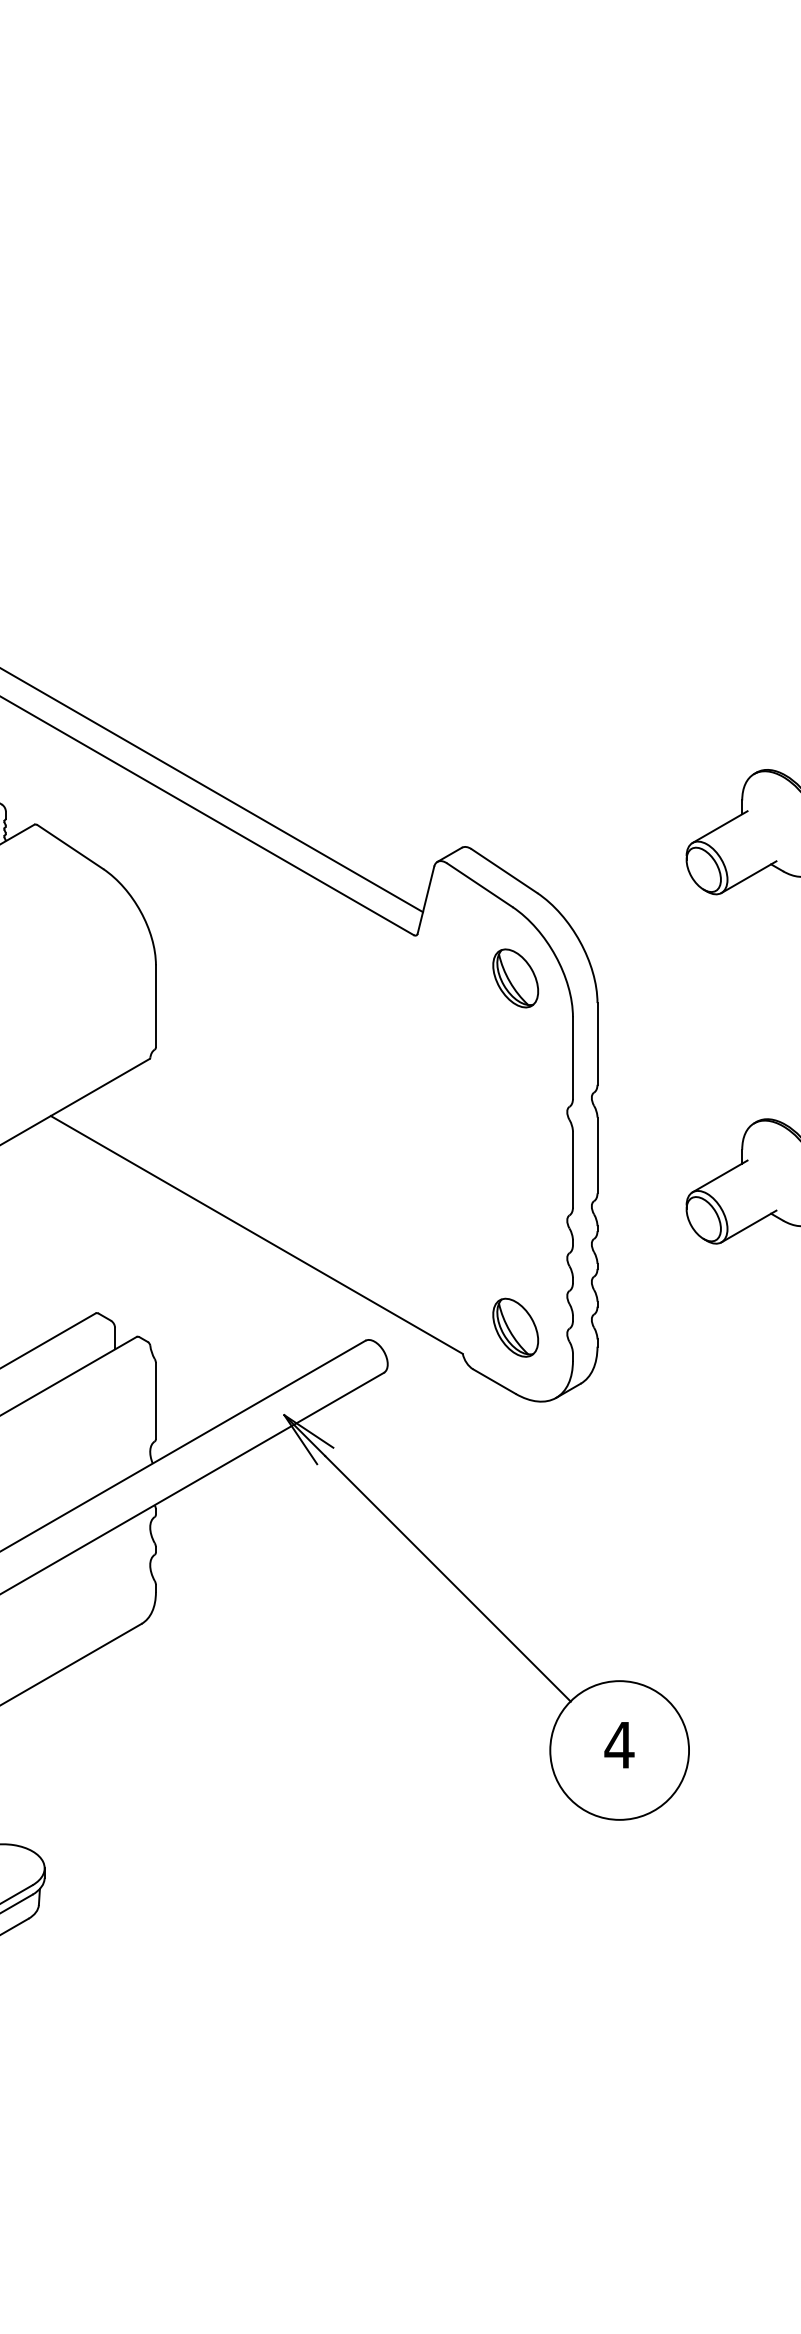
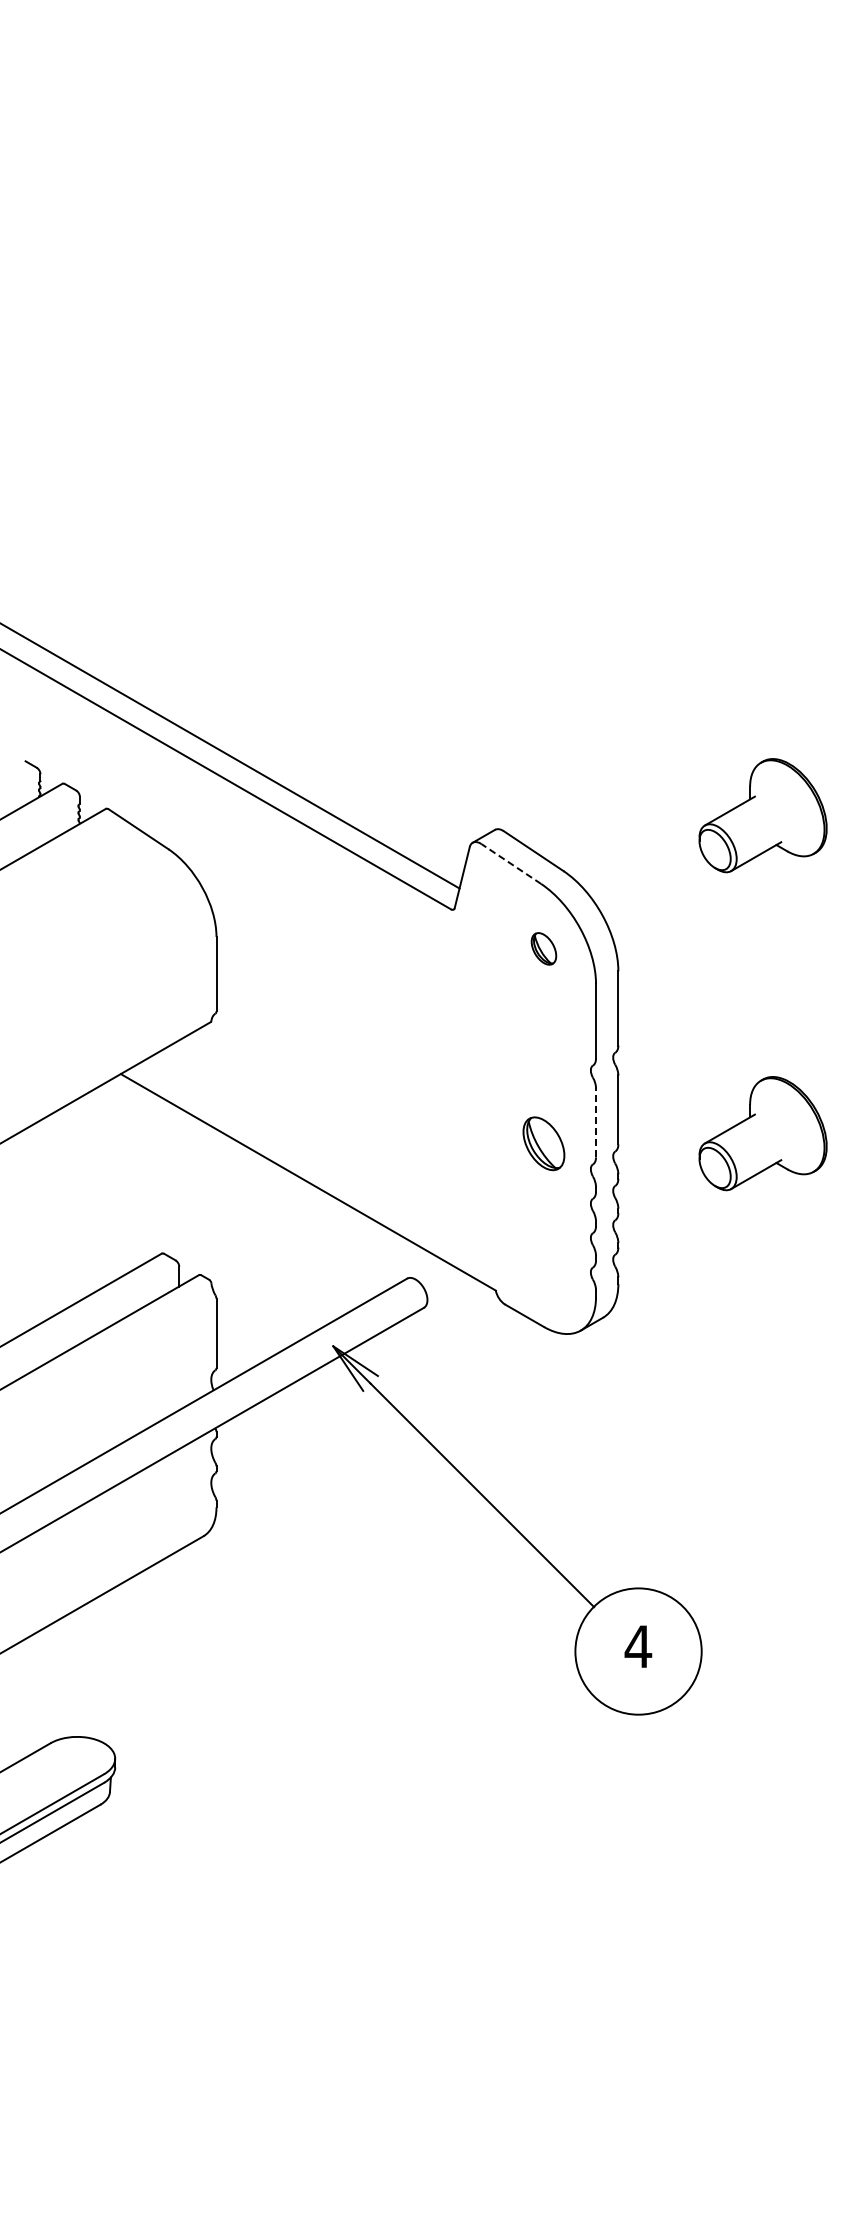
line: (480, 885) -> (511, 864), solid -> dashed
part: (515, 978) -> (543, 948), size x0.6
line: (573, 1169) -> (596, 1122), solid -> dashed
part: (515, 1327) -> (543, 1143), moved

